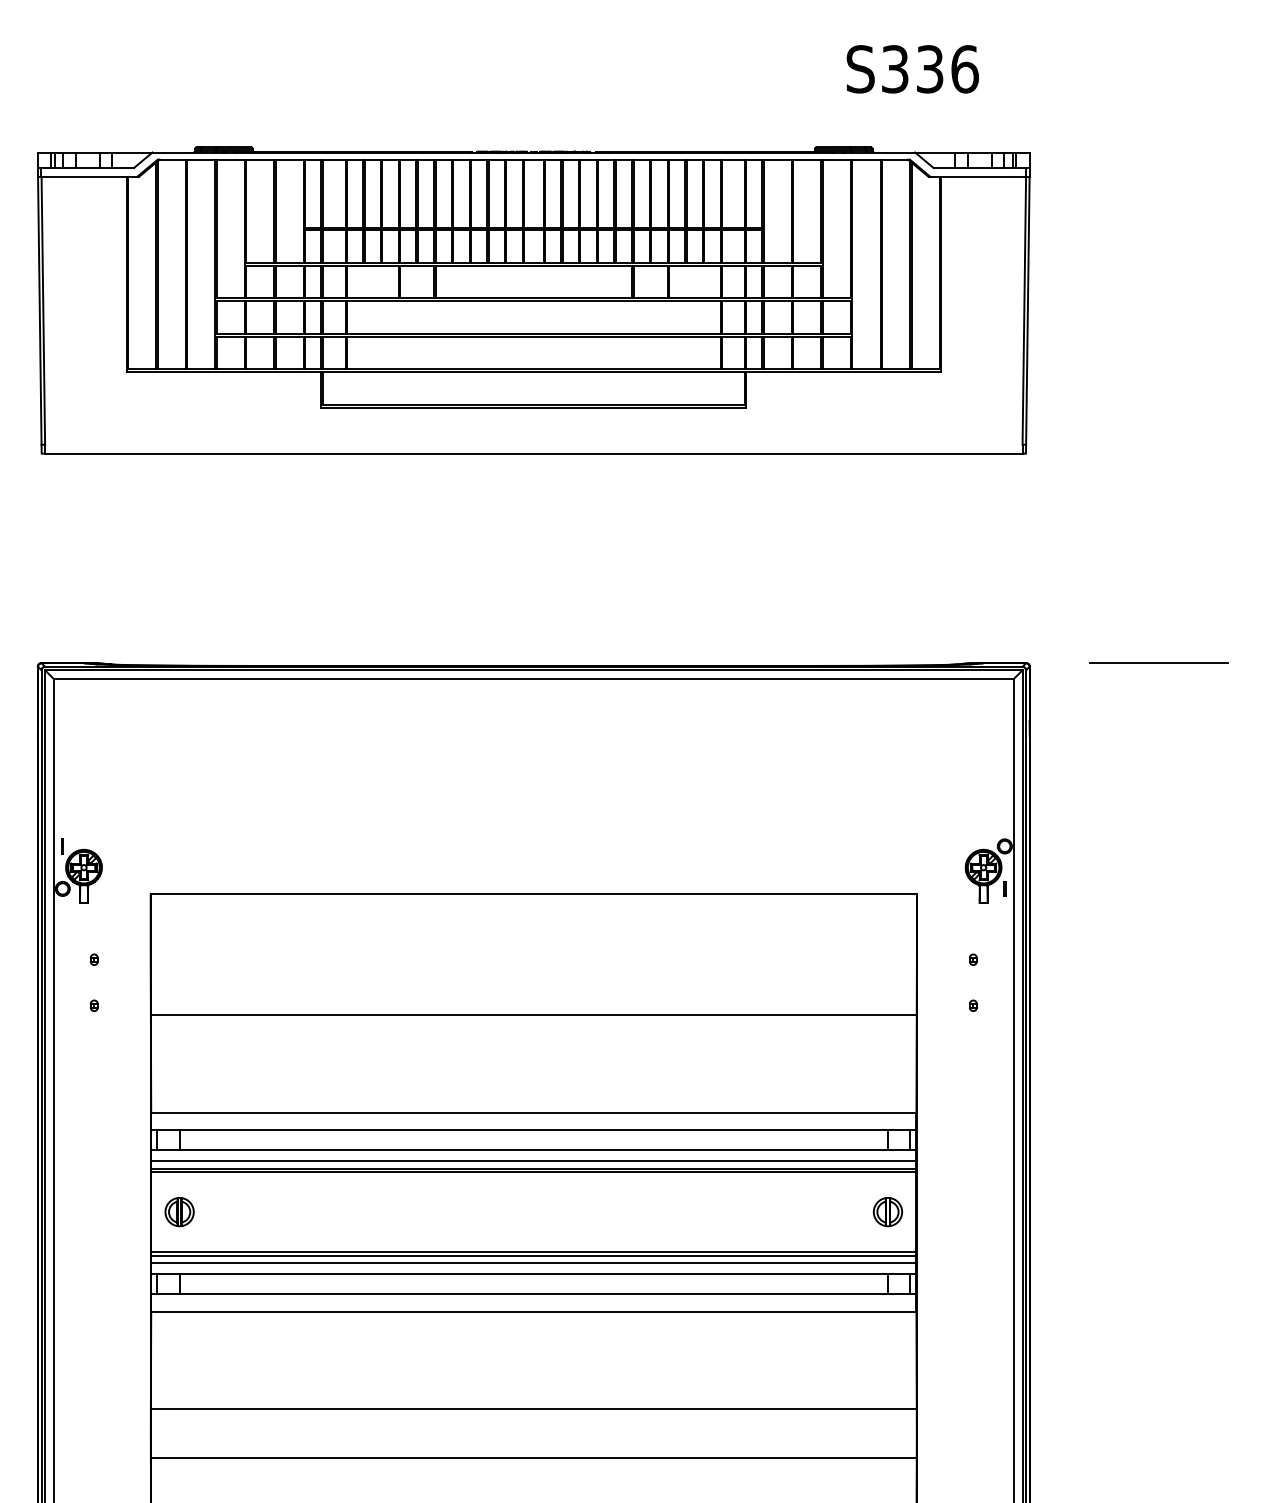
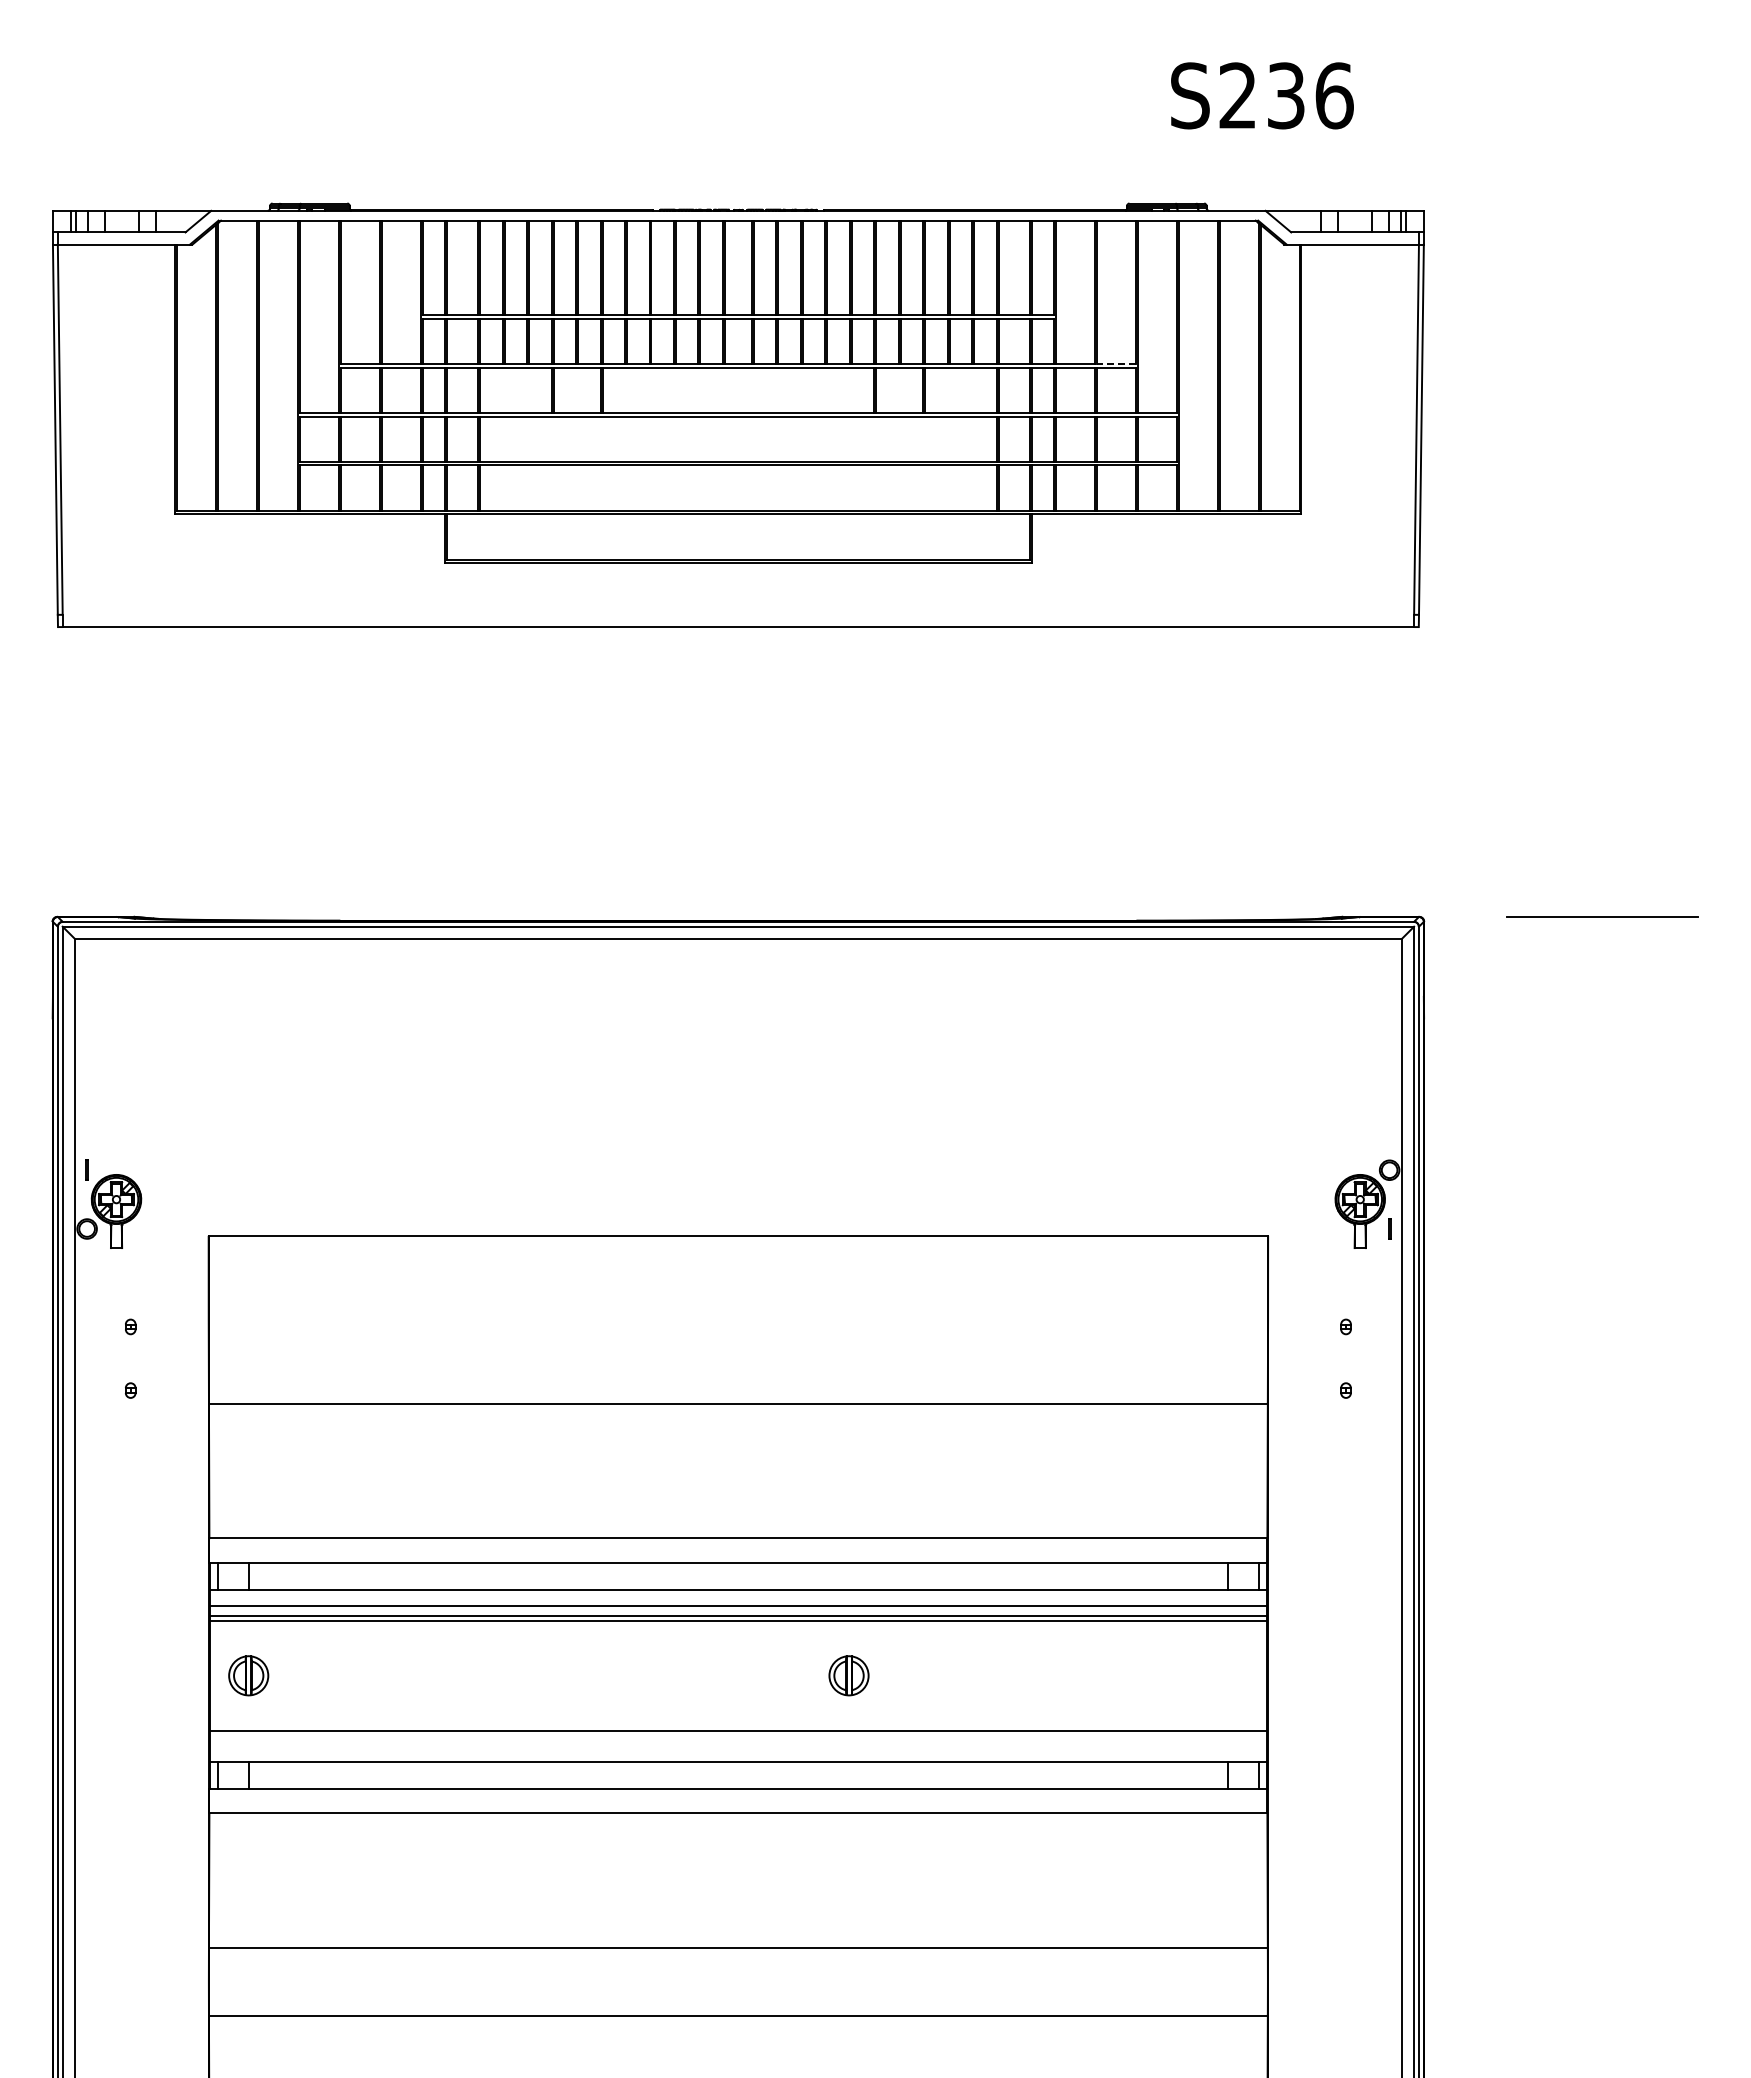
text: (894, 69) -> (1237, 95), S336 -> S236
line: (807, 262) -> (1116, 363), solid -> dashed
part: (887, 1211) -> (848, 1675), moved
line: (533, 1256) -> (738, 1736), removed
line: (533, 1262) -> (738, 1745), removed

